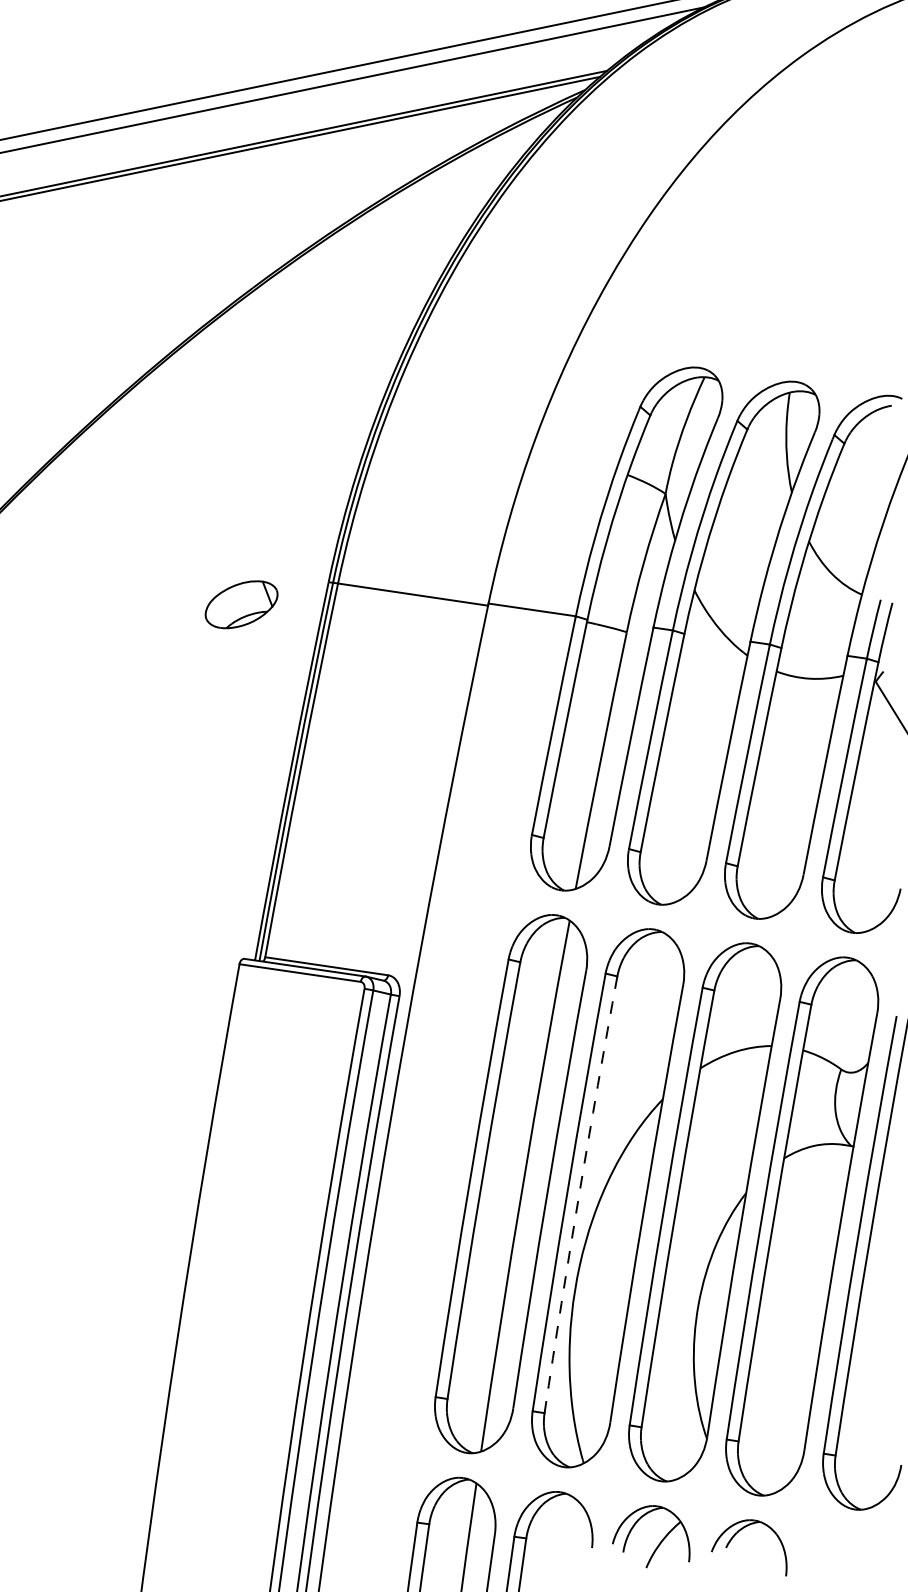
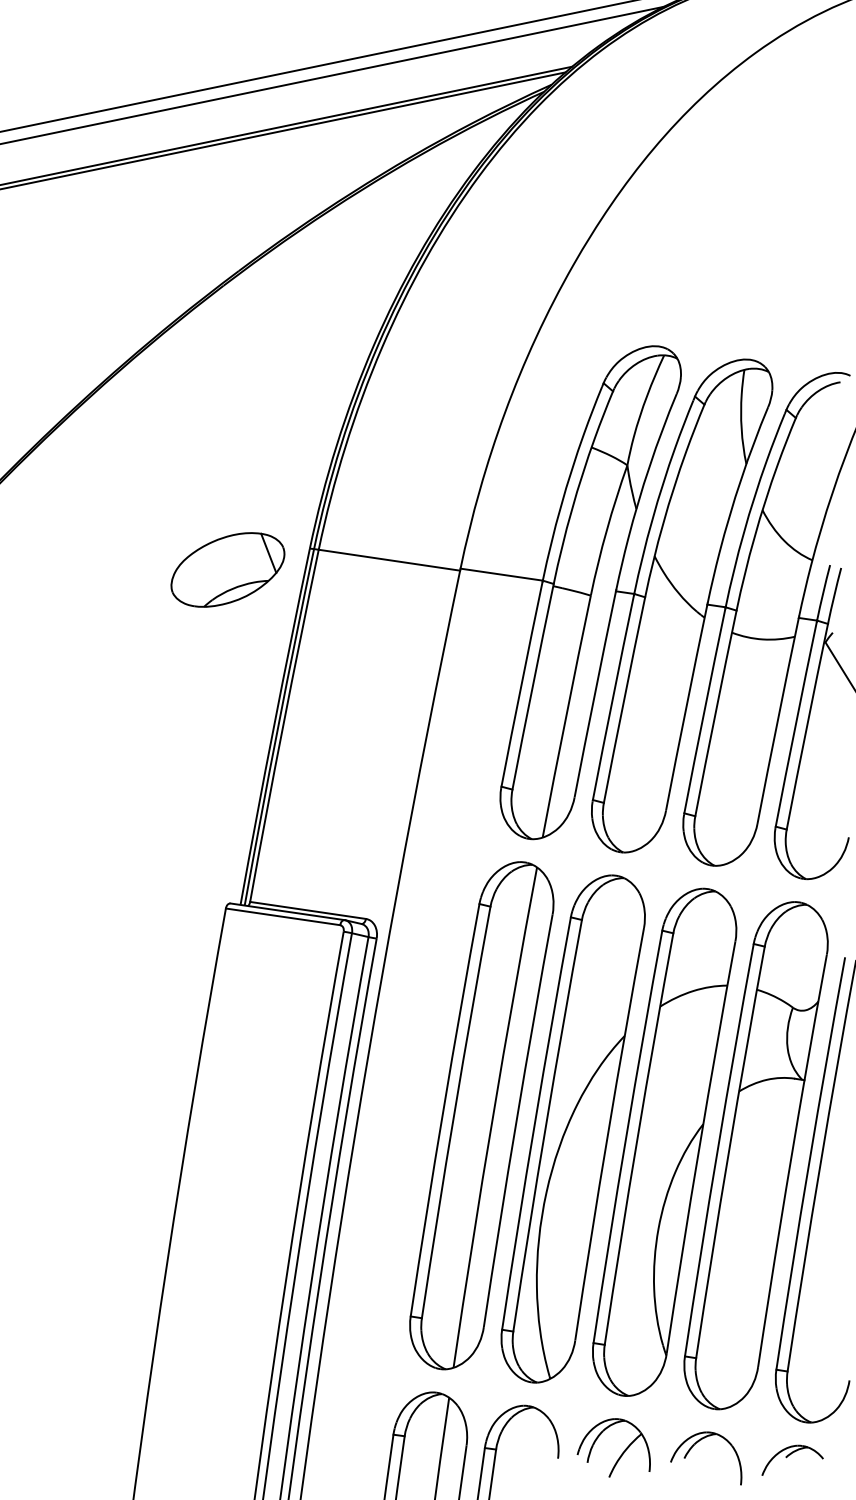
part: (241, 604) -> (227, 569), size x1.67
arc: (579, 1194) -> (546, 1125), dashed -> solid
part: (840, 1549) -> (792, 1460), added

